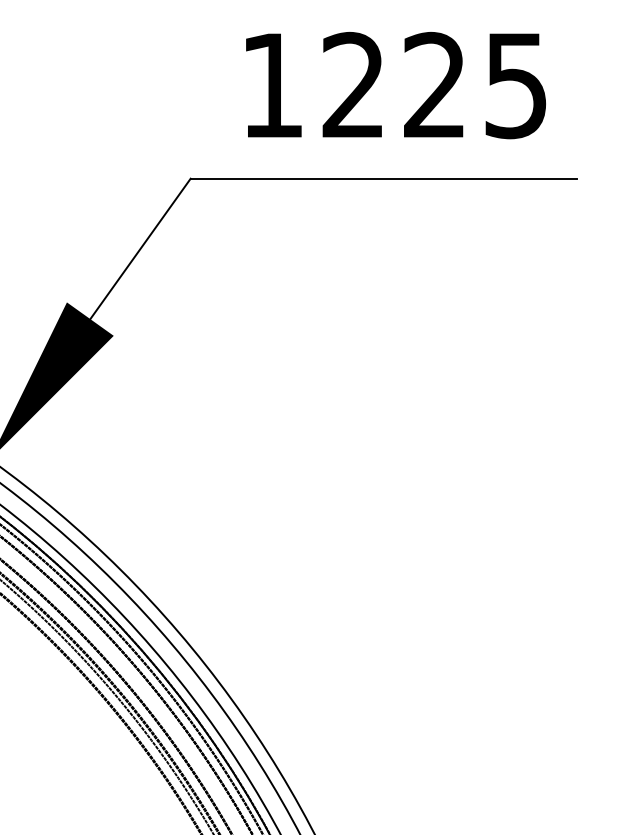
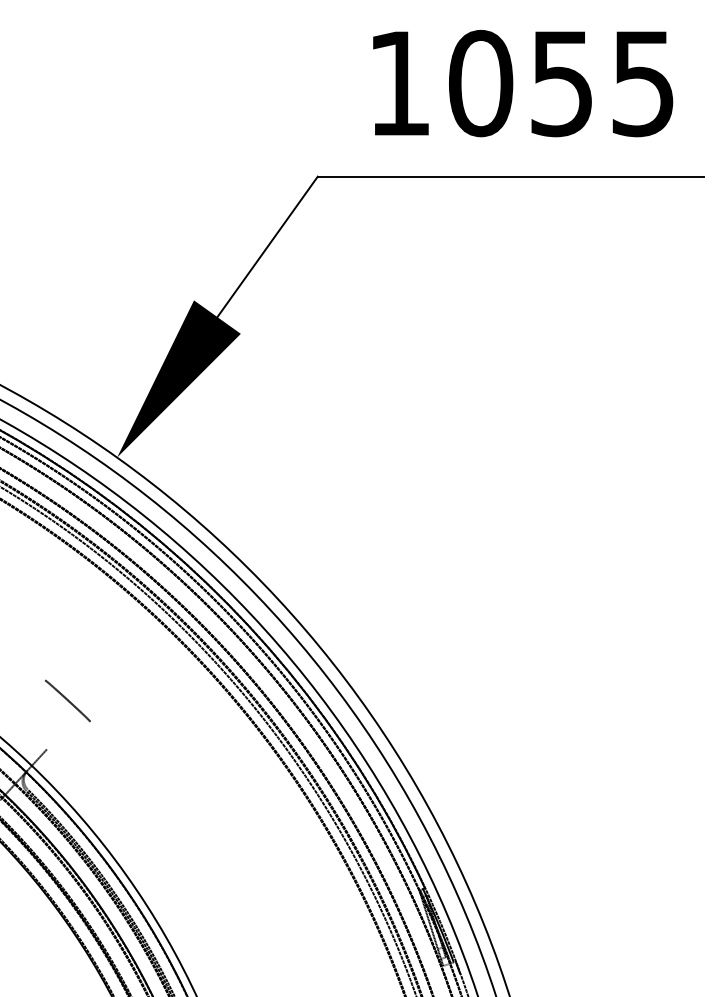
text: (393, 85) -> (520, 83), 1225 -> 1055

